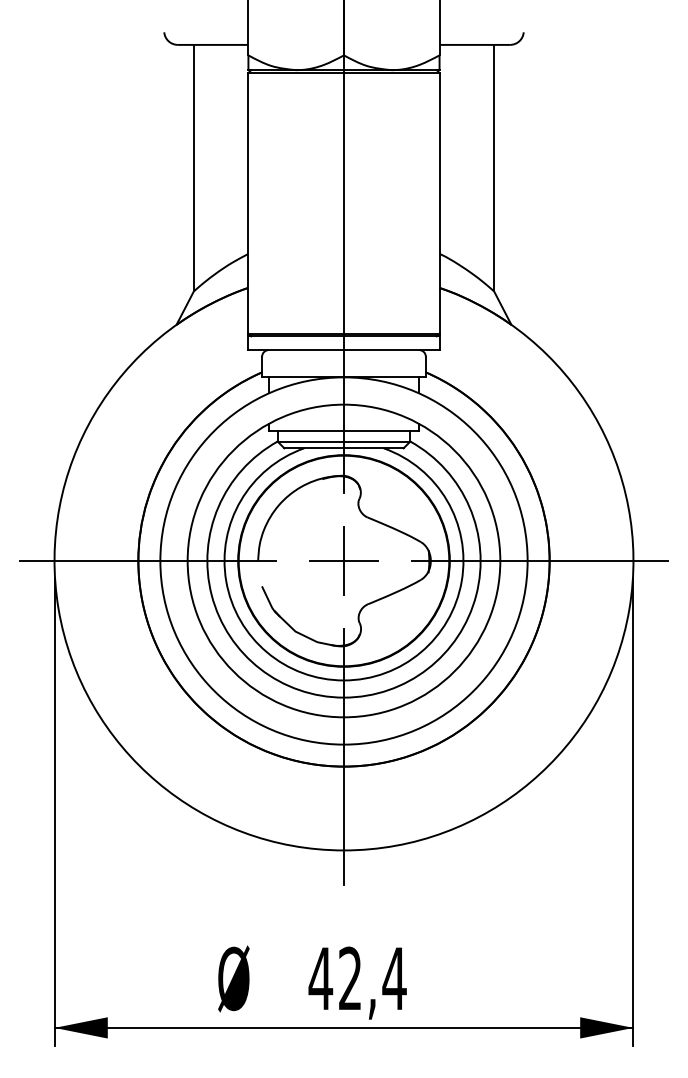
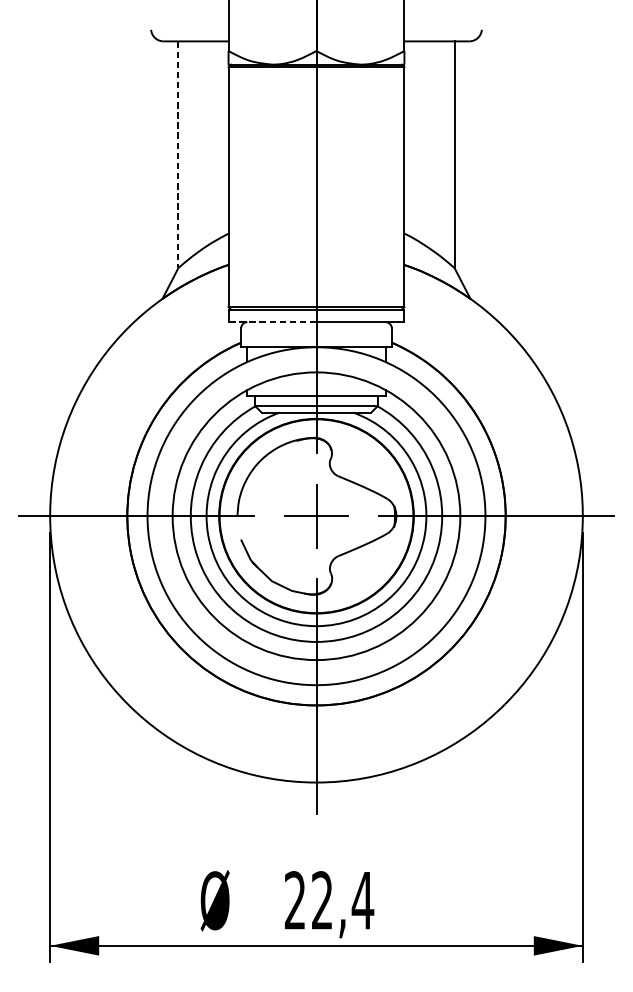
line: (193, 168) -> (178, 155), solid -> dashed
line: (296, 350) -> (272, 322), solid -> dashed
text: (320, 977) -> (294, 899), 42,4 -> 22,4

